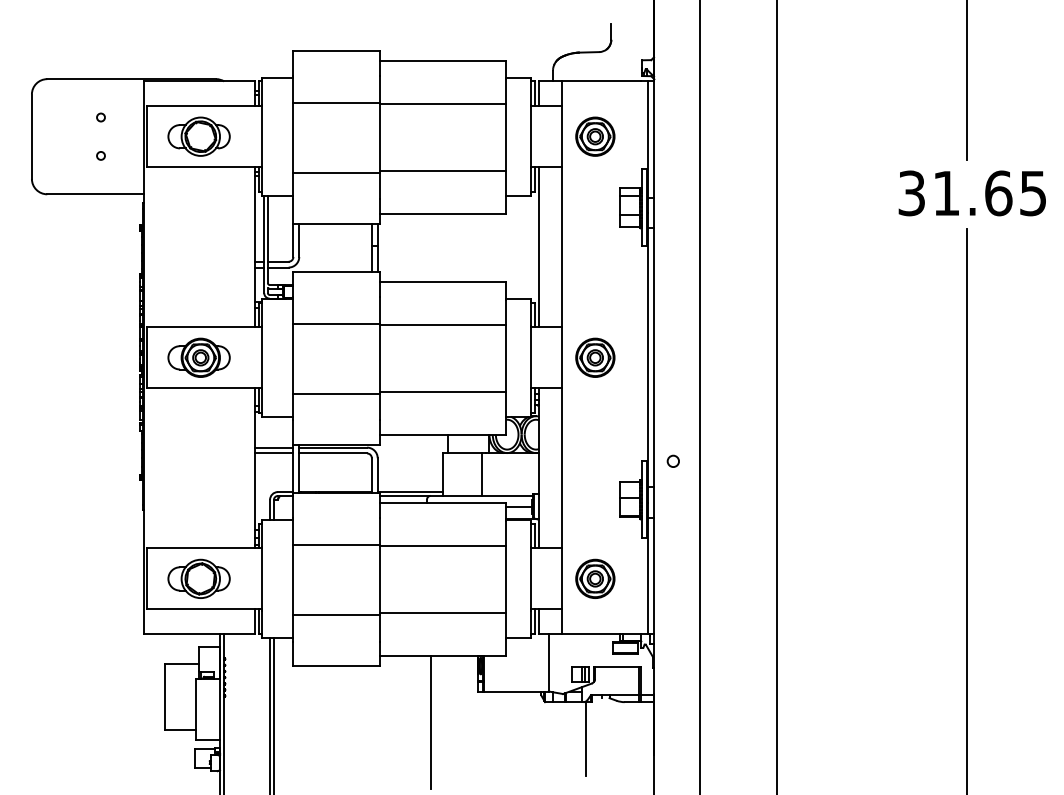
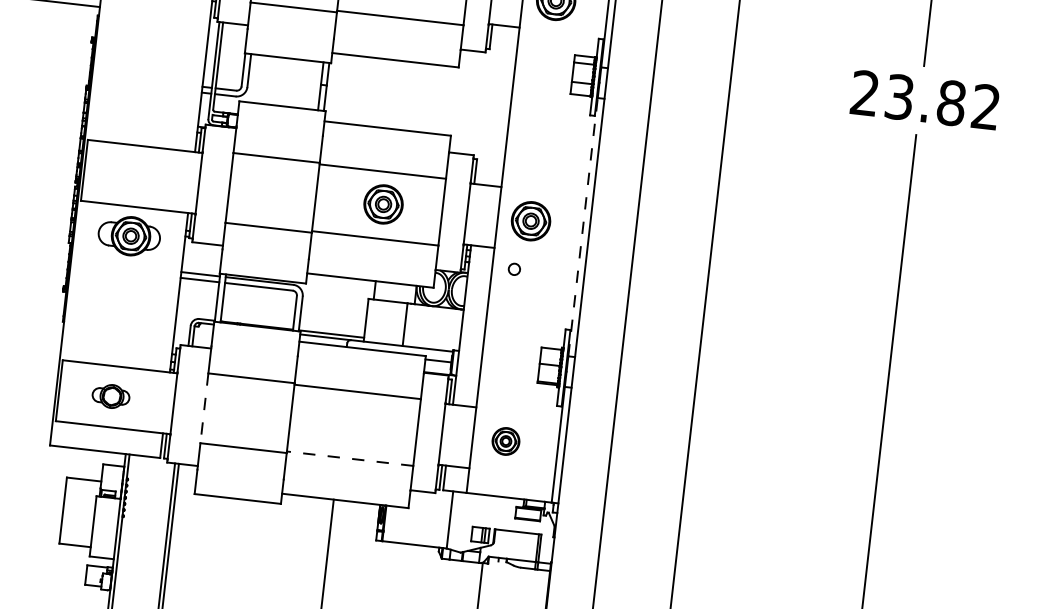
text: (971, 193) -> (924, 100), 31.65 -> 23.82
line: (538, 247) -> (486, 104), removed
part: (198, 357) -> (128, 235), moved
part: (447, 357) -> (383, 204), added
line: (647, 357) -> (583, 226), solid -> dashed
circle: (672, 460) -> (513, 268), moved
part: (198, 578) -> (110, 396), size x0.6
part: (595, 578) -> (506, 441), size x0.7
line: (292, 580) -> (203, 408), solid -> dashed
line: (442, 613) -> (349, 458), solid -> dashed

